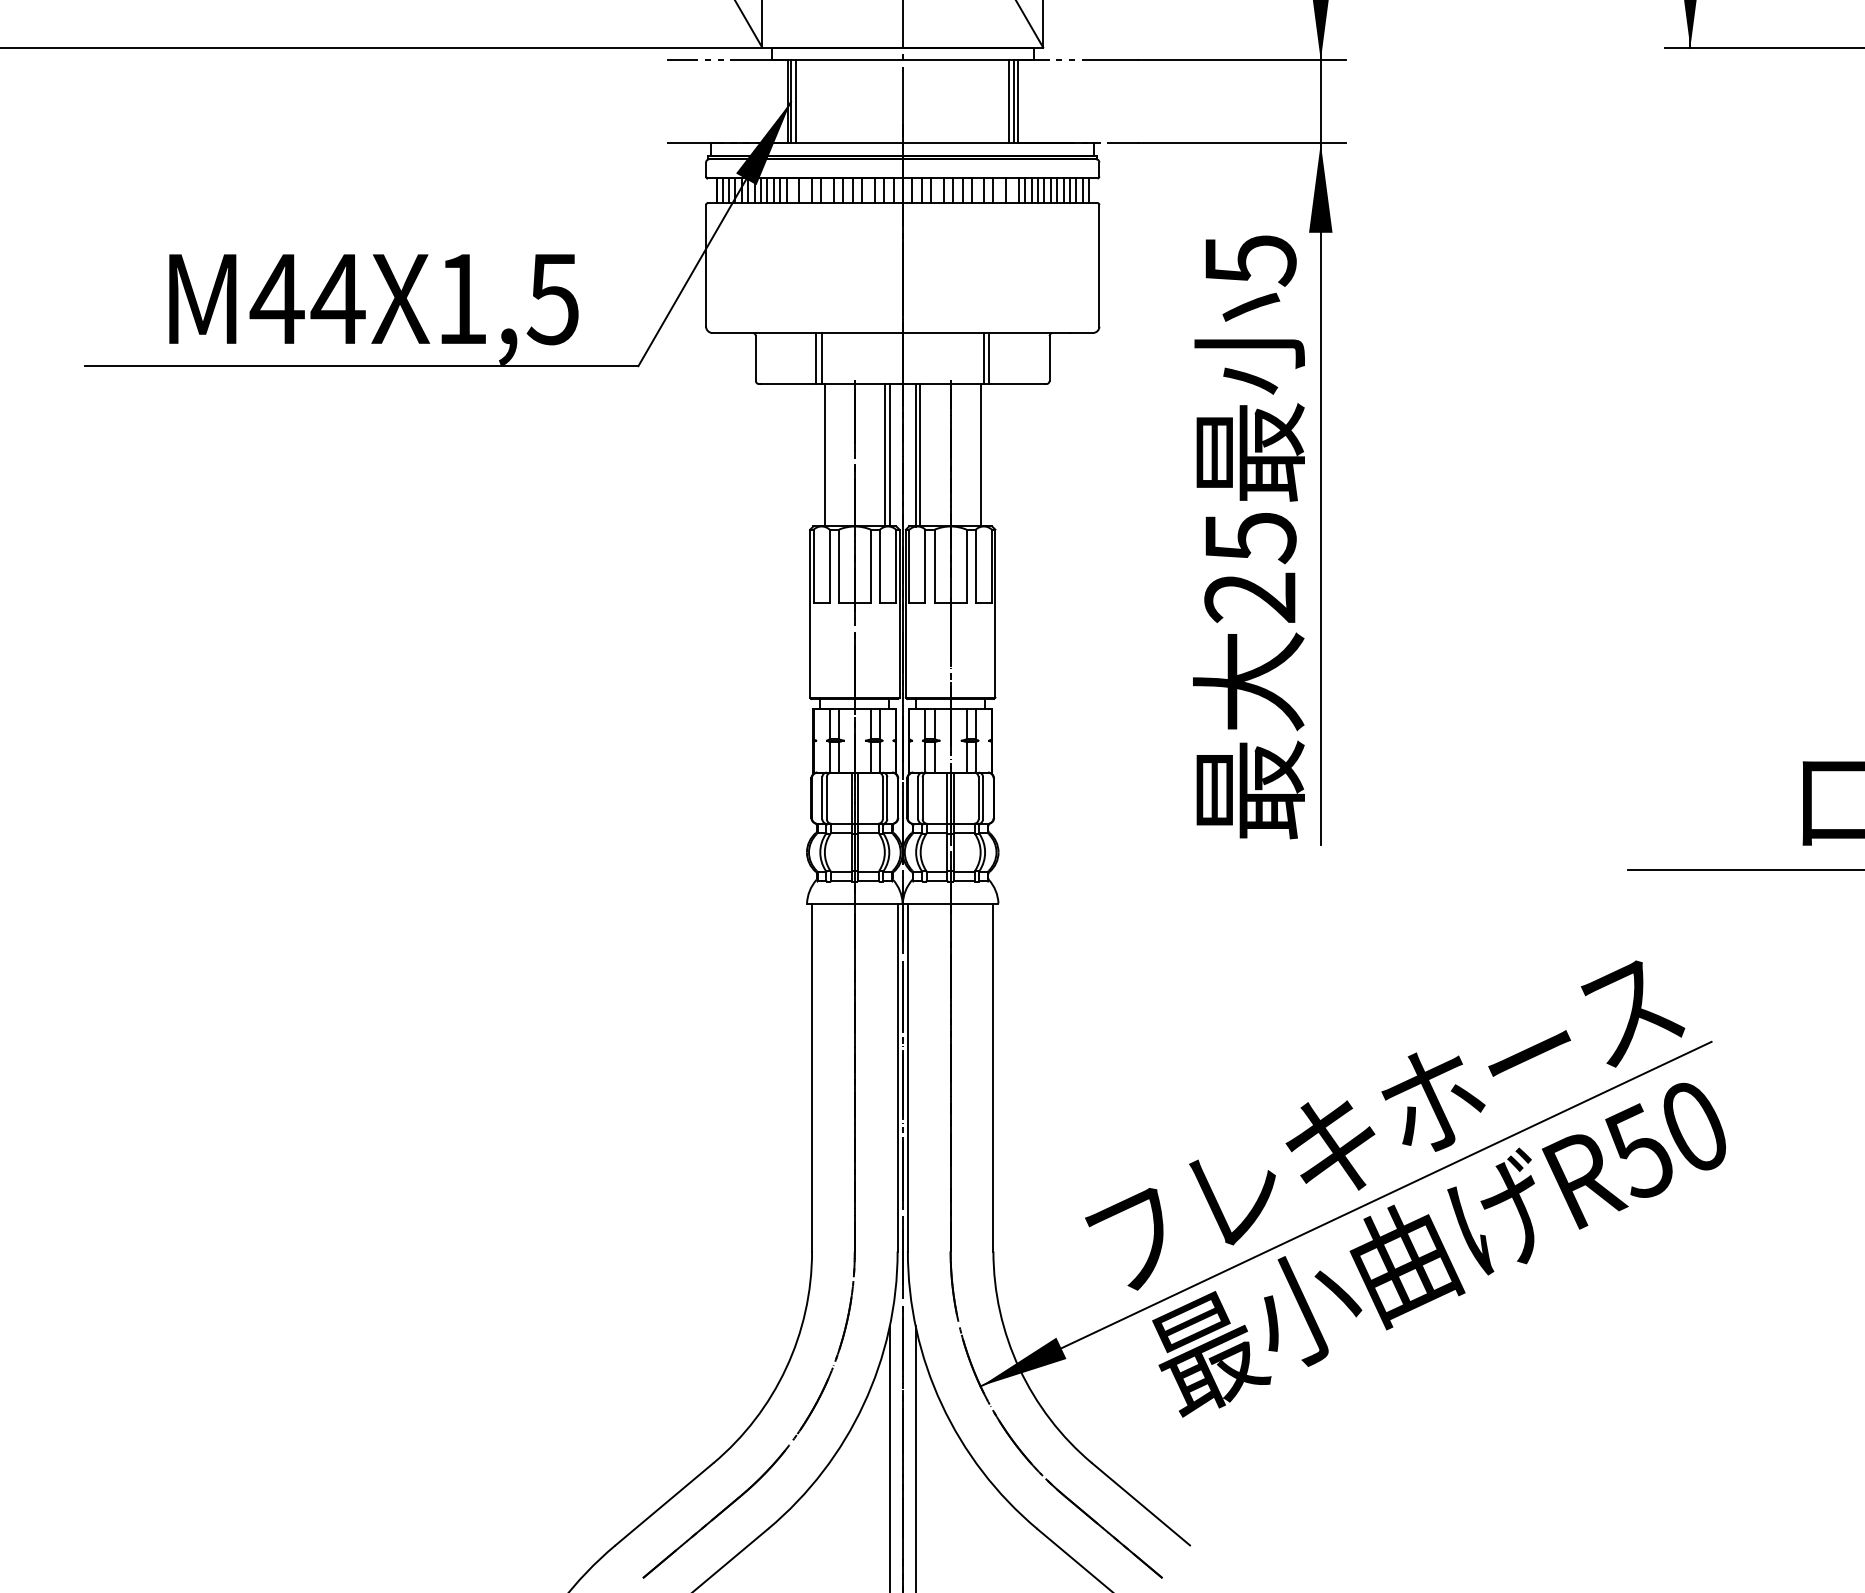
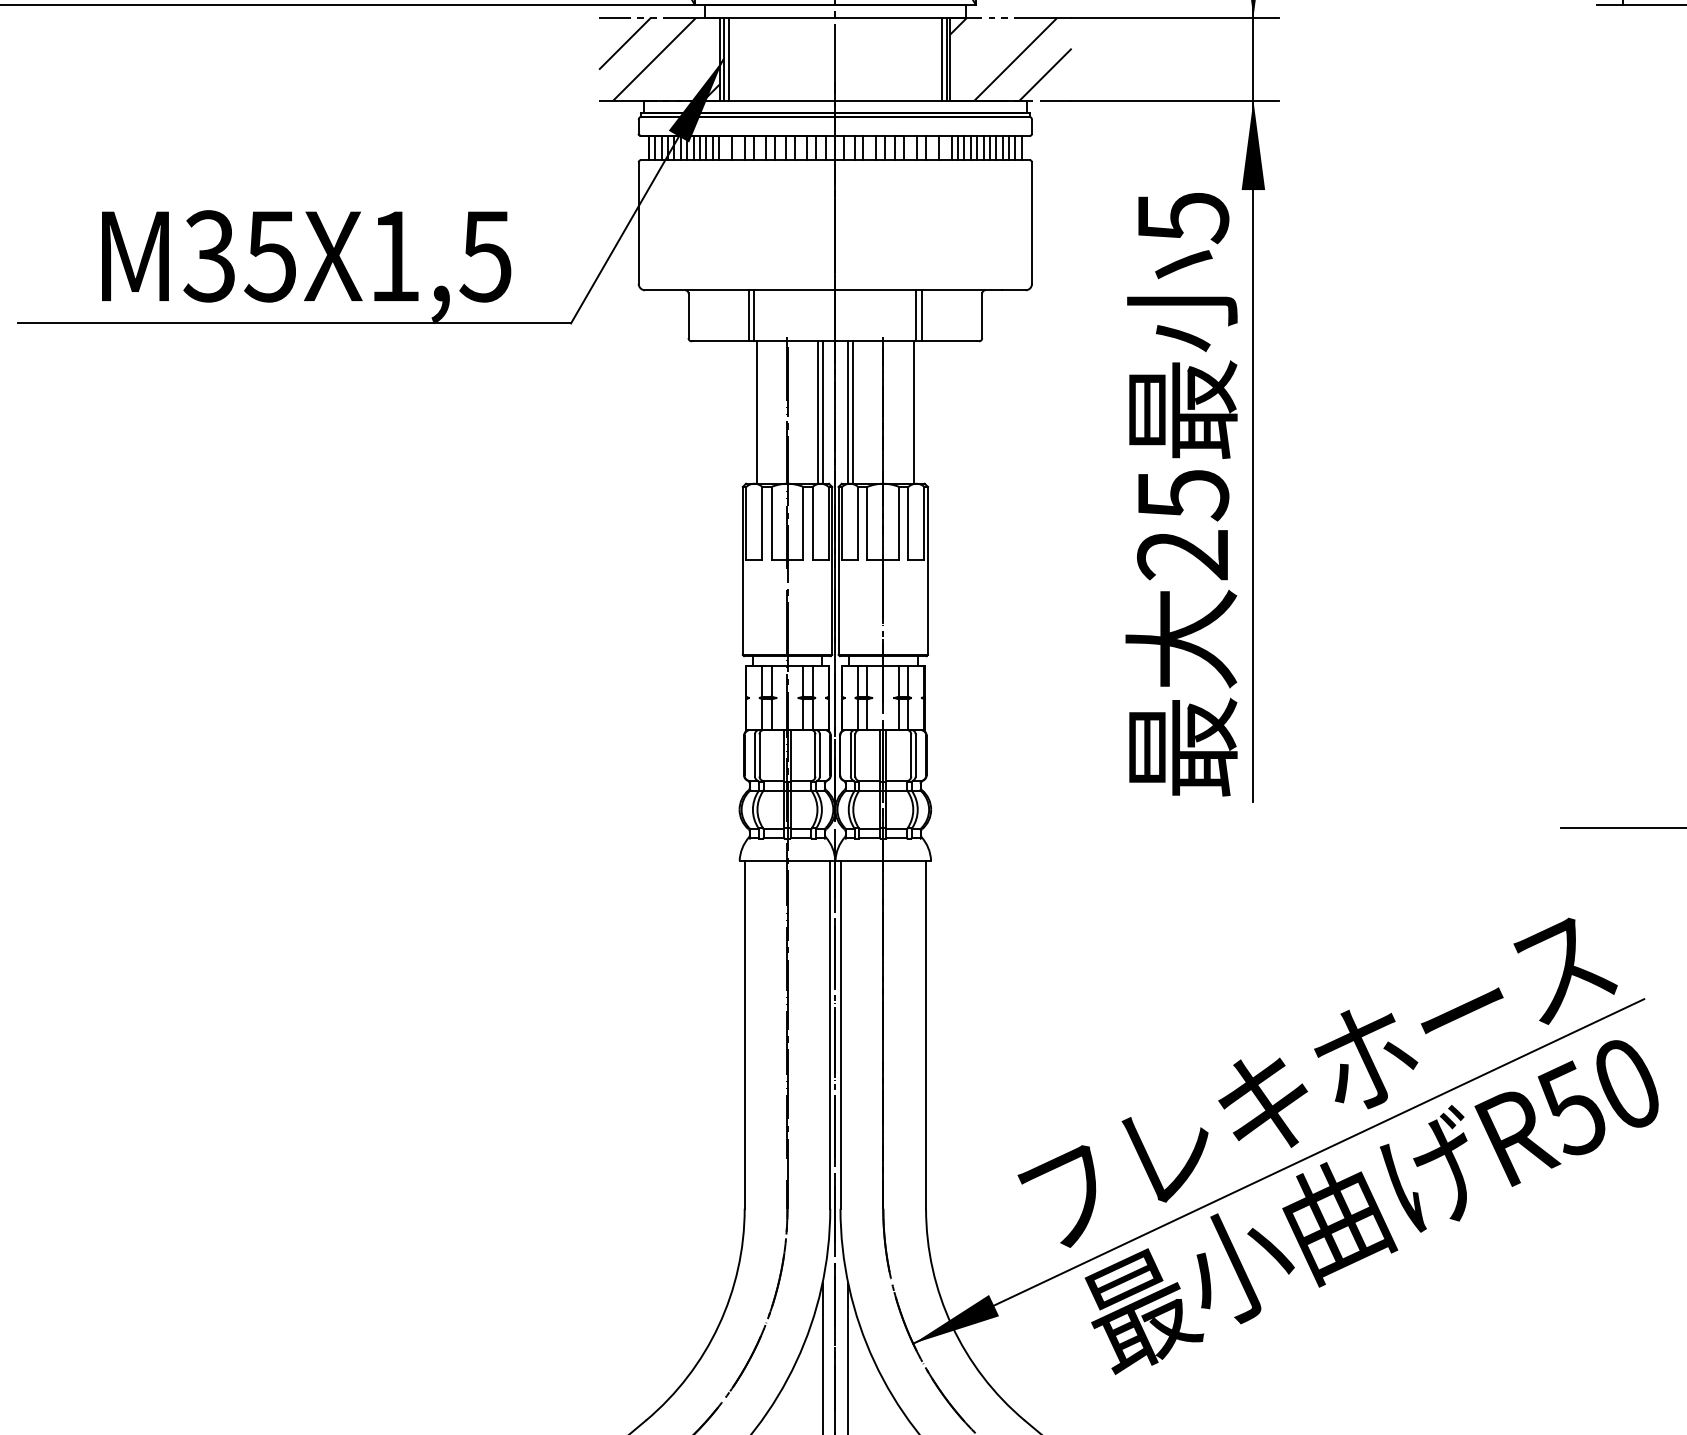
hatch: (726, 101) -> (659, 58), added
hatch: (1077, 101) -> (1010, 58), added
text: (307, 298) -> (240, 255), M44X1,5 -> M35X1,5

